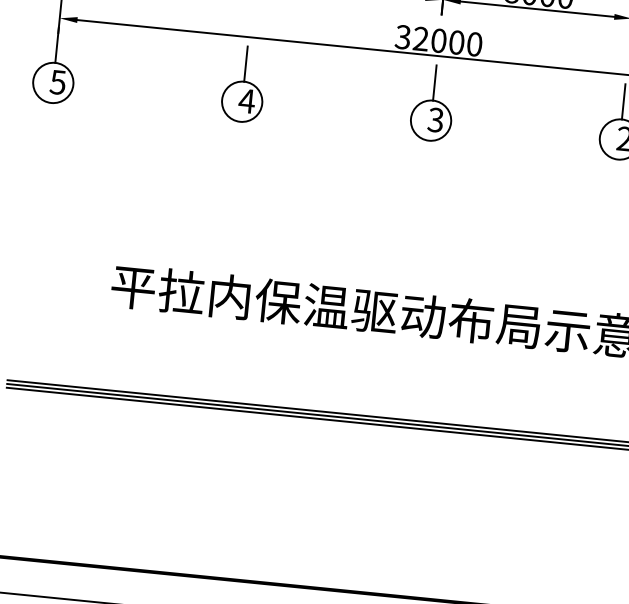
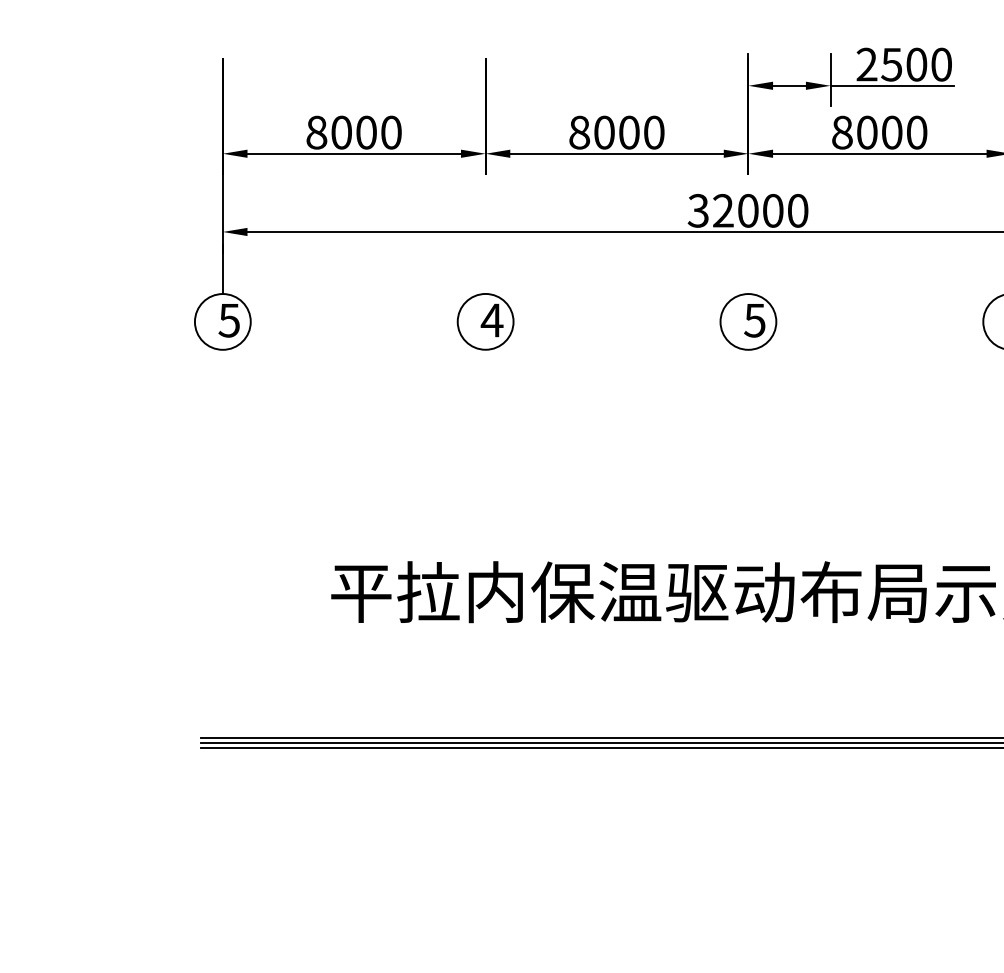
line: (245, 64) -> (485, 269), removed
line: (434, 82) -> (748, 269), removed
text: (435, 120) -> (754, 320), 3 -> 5

